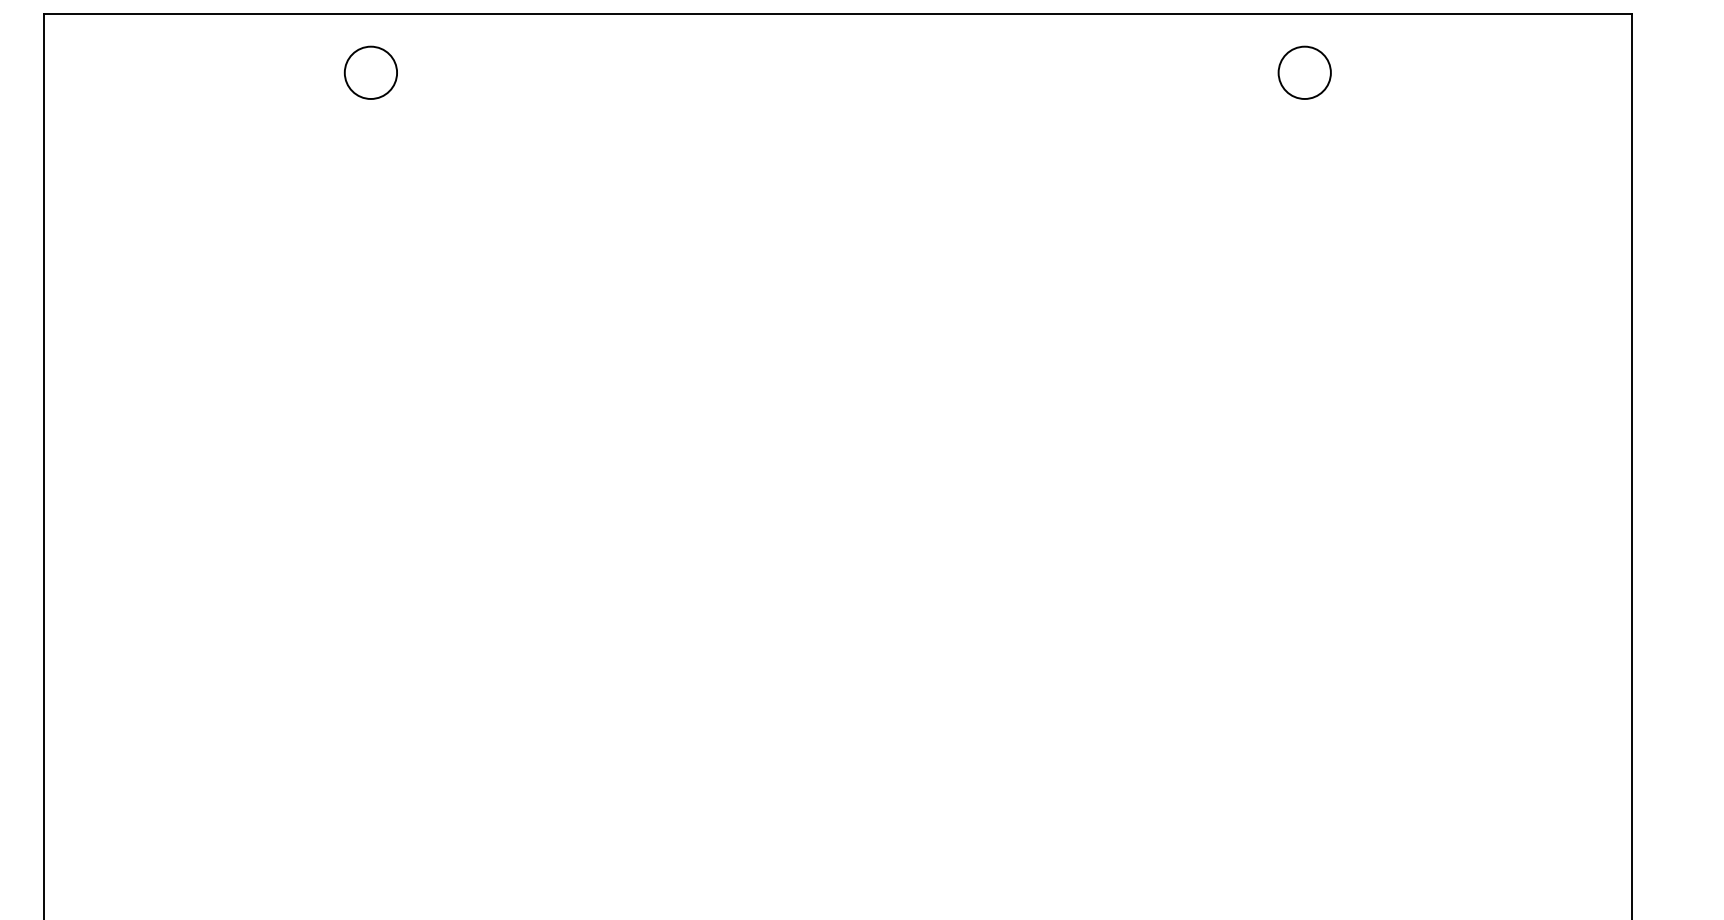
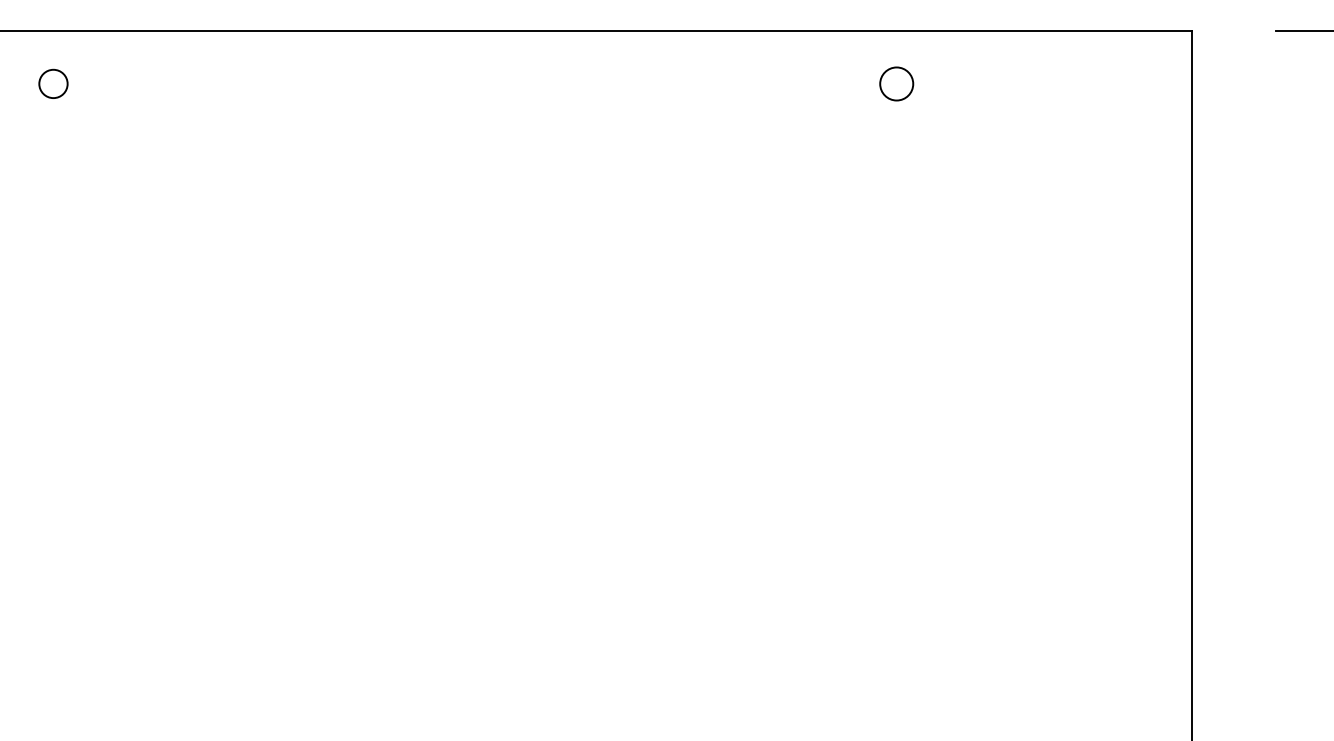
circle: (370, 72) -> (53, 83), size x0.6
circle: (1304, 72) -> (896, 83), size x0.7

